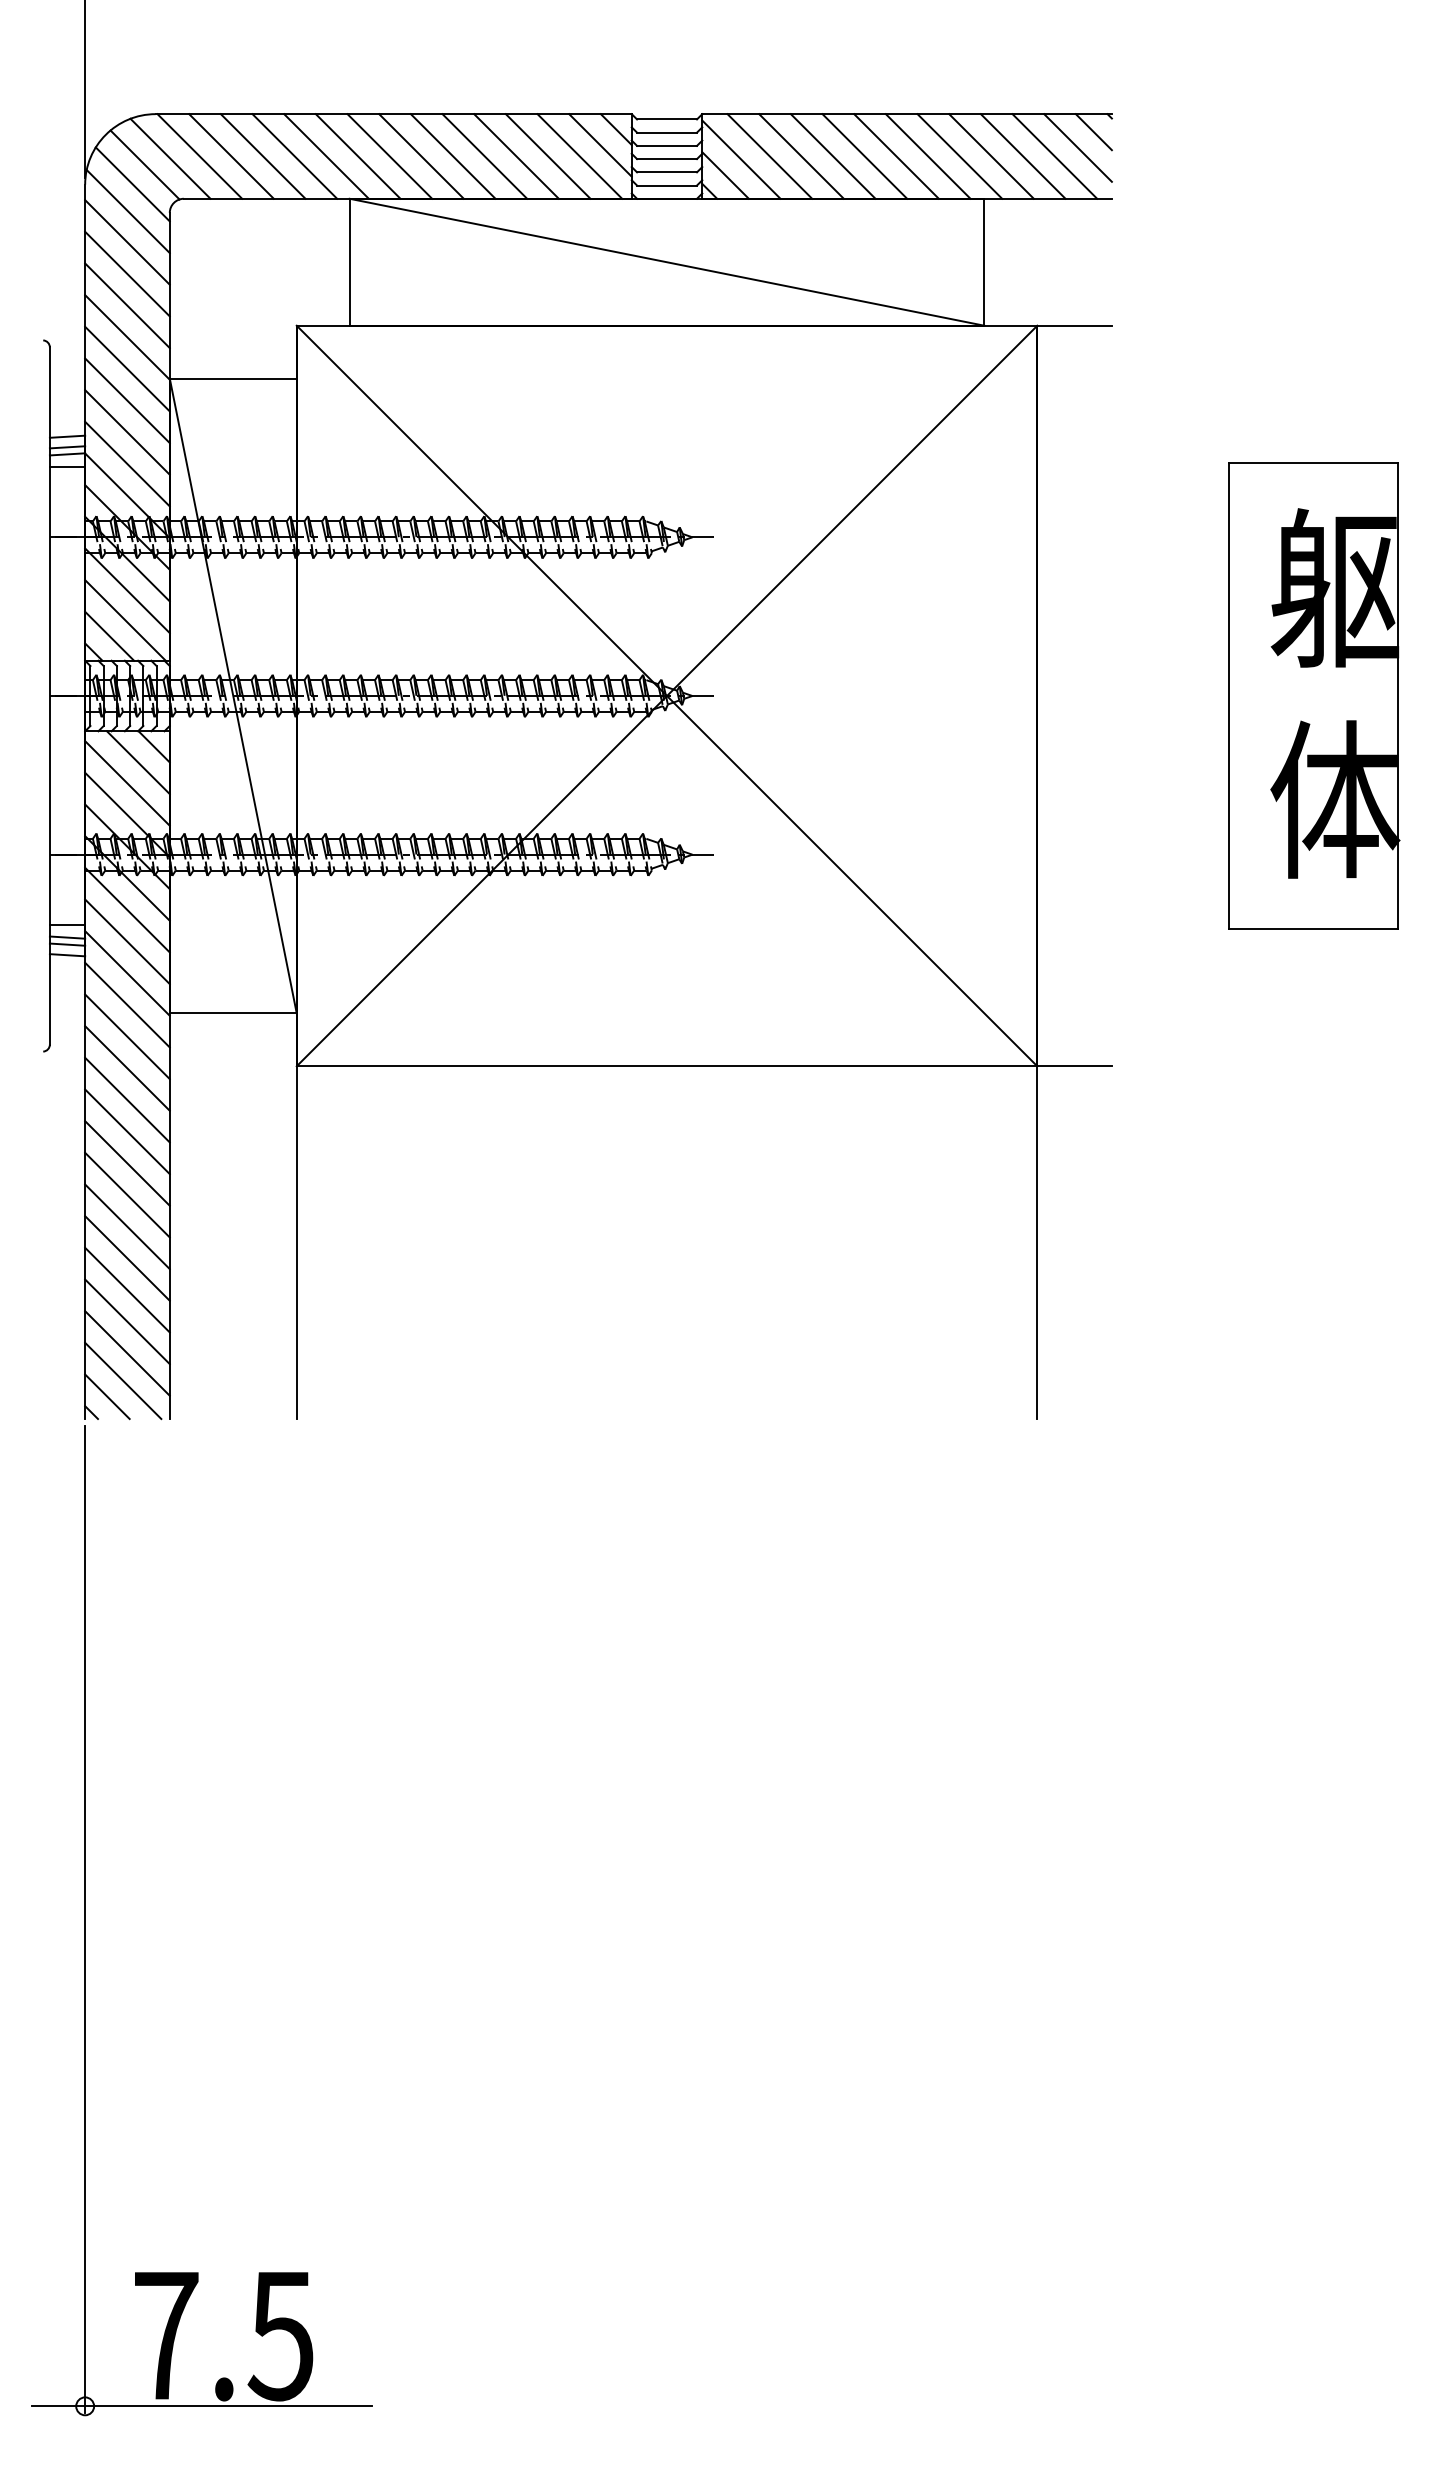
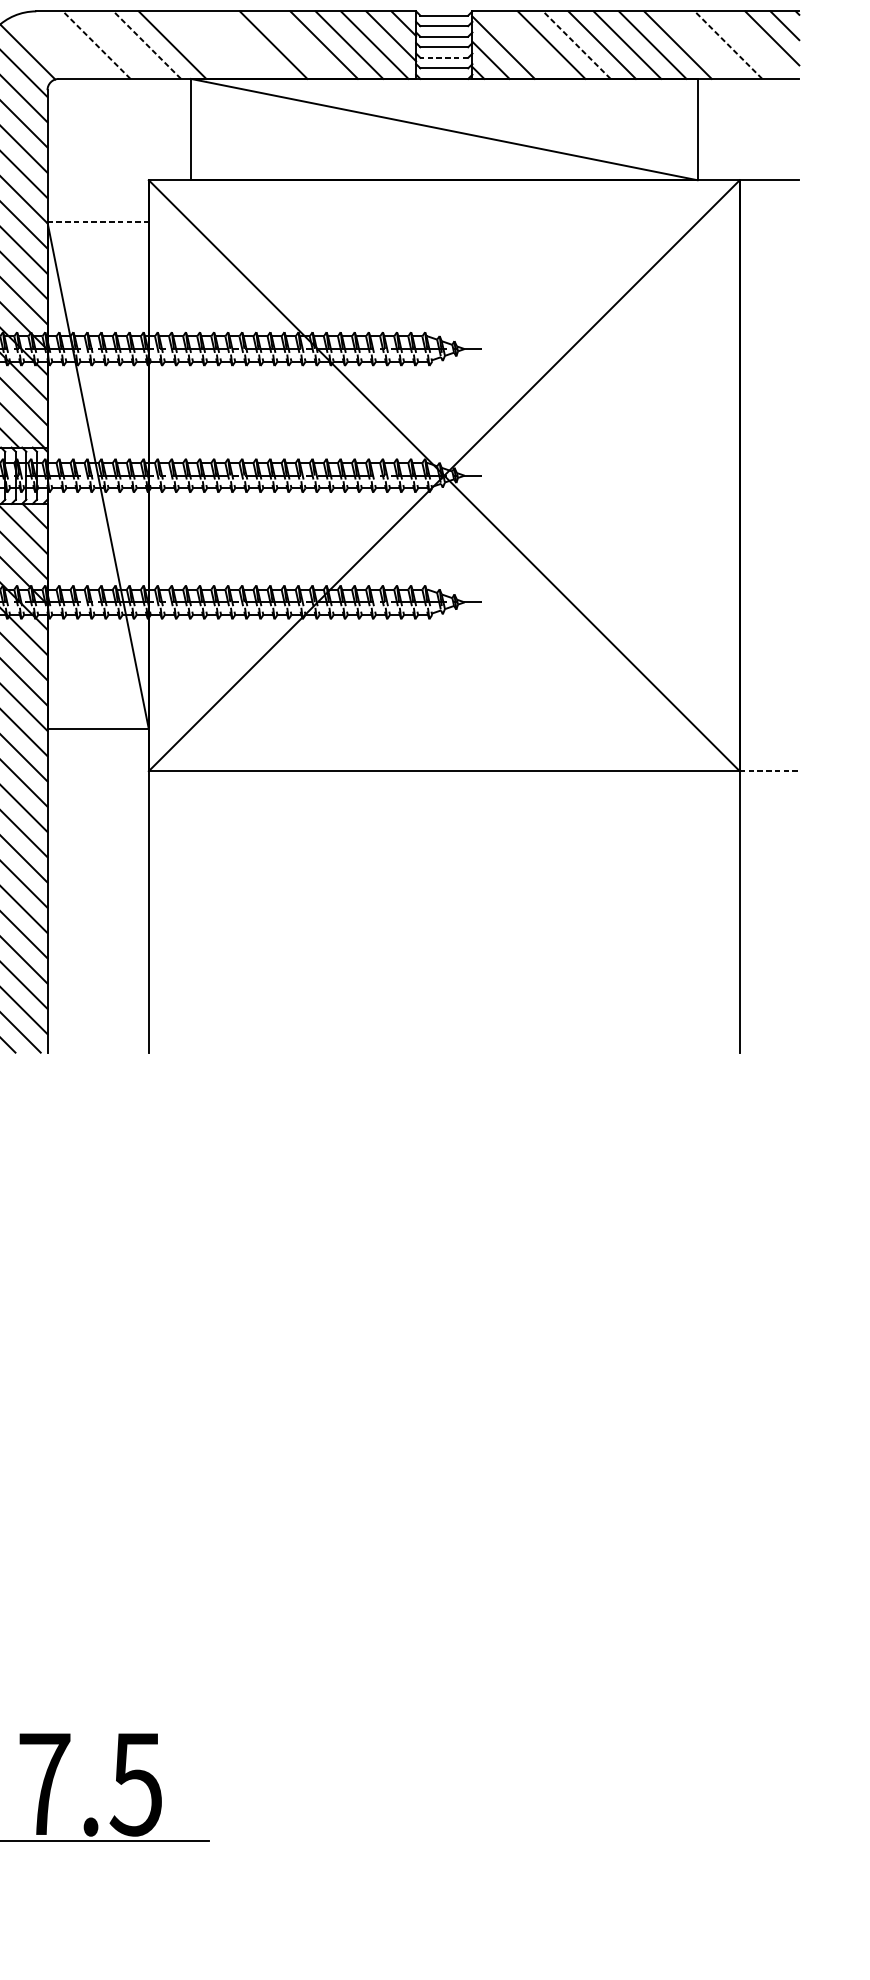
line: (199, 156) -> (71, 45), removed
line: (231, 156) -> (96, 45), solid -> dashed
line: (262, 156) -> (121, 45), removed
line: (294, 156) -> (147, 45), solid -> dashed
line: (357, 156) -> (197, 45), removed
line: (389, 156) -> (222, 45), removed
line: (421, 156) -> (248, 45), removed
line: (484, 156) -> (298, 45), removed
line: (769, 156) -> (526, 45), removed
line: (833, 156) -> (577, 45), solid -> dashed
line: (991, 156) -> (703, 45), removed
line: (1023, 156) -> (728, 45), solid -> dashed
line: (1054, 156) -> (753, 45), removed
line: (170, 158) -> (48, 46), removed
line: (667, 172) -> (444, 57), solid -> dashed
line: (233, 378) -> (98, 222), solid -> dashed
line: (1075, 1066) -> (770, 771), solid -> dashed

